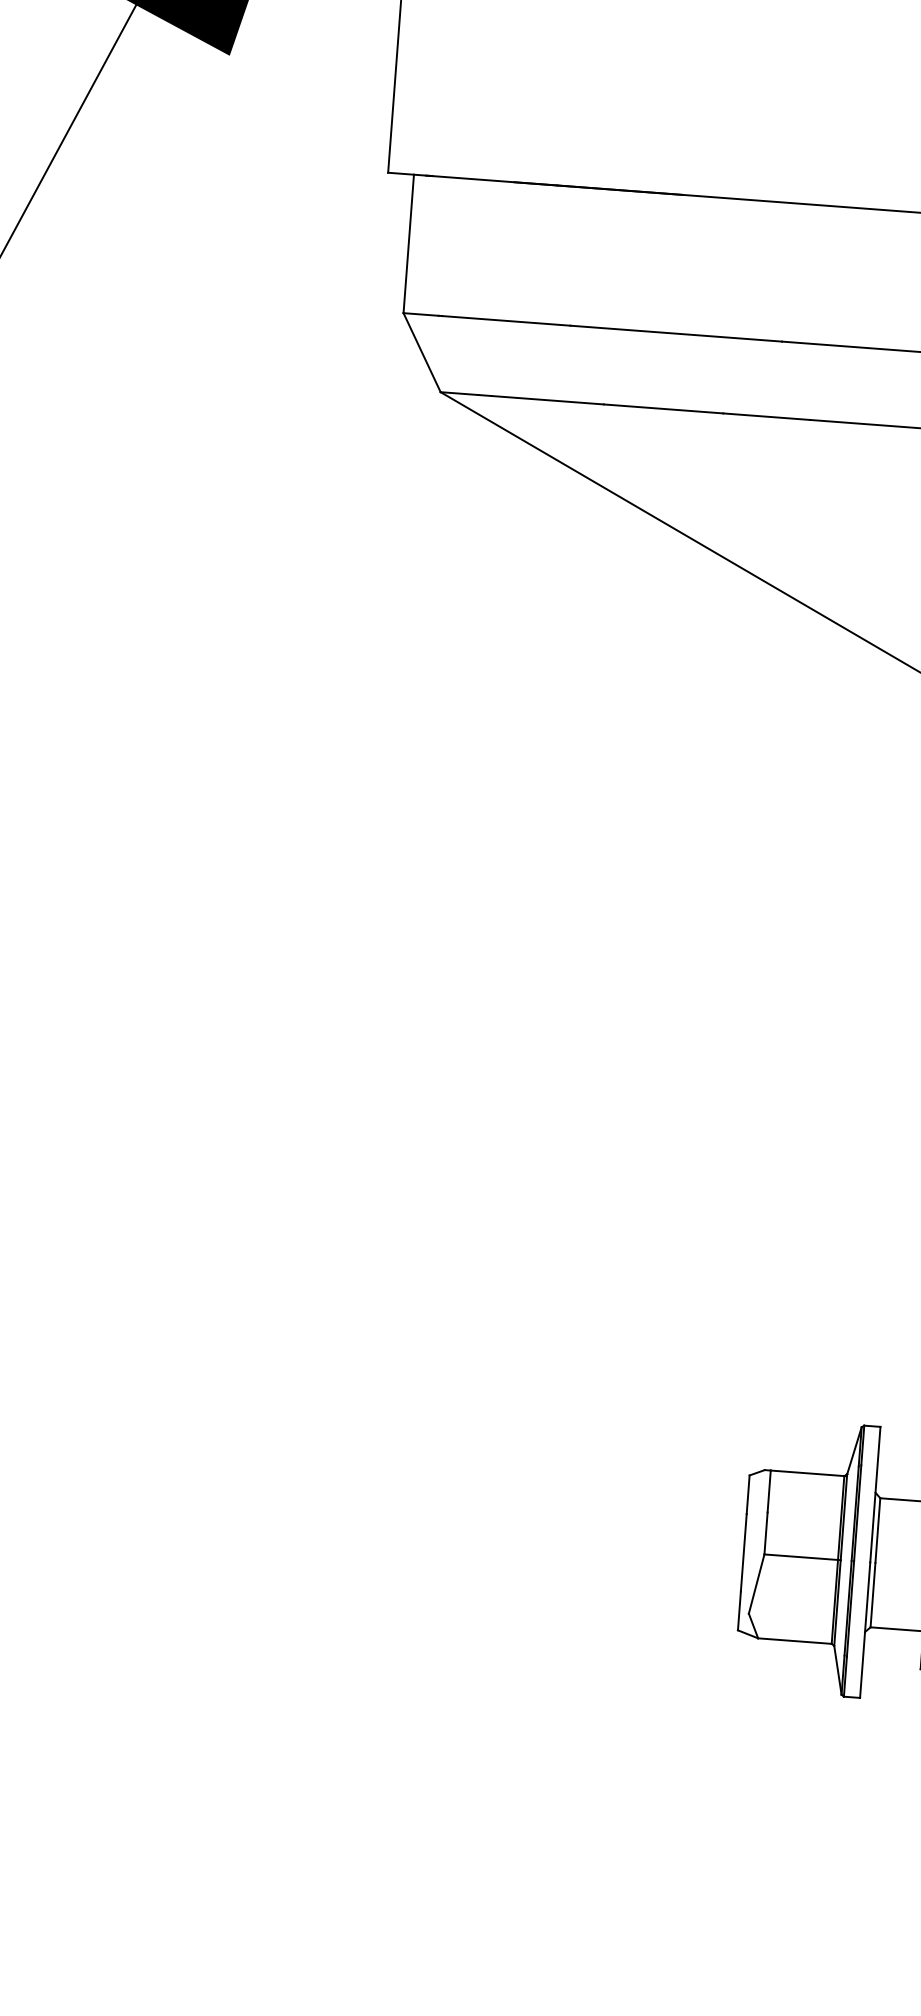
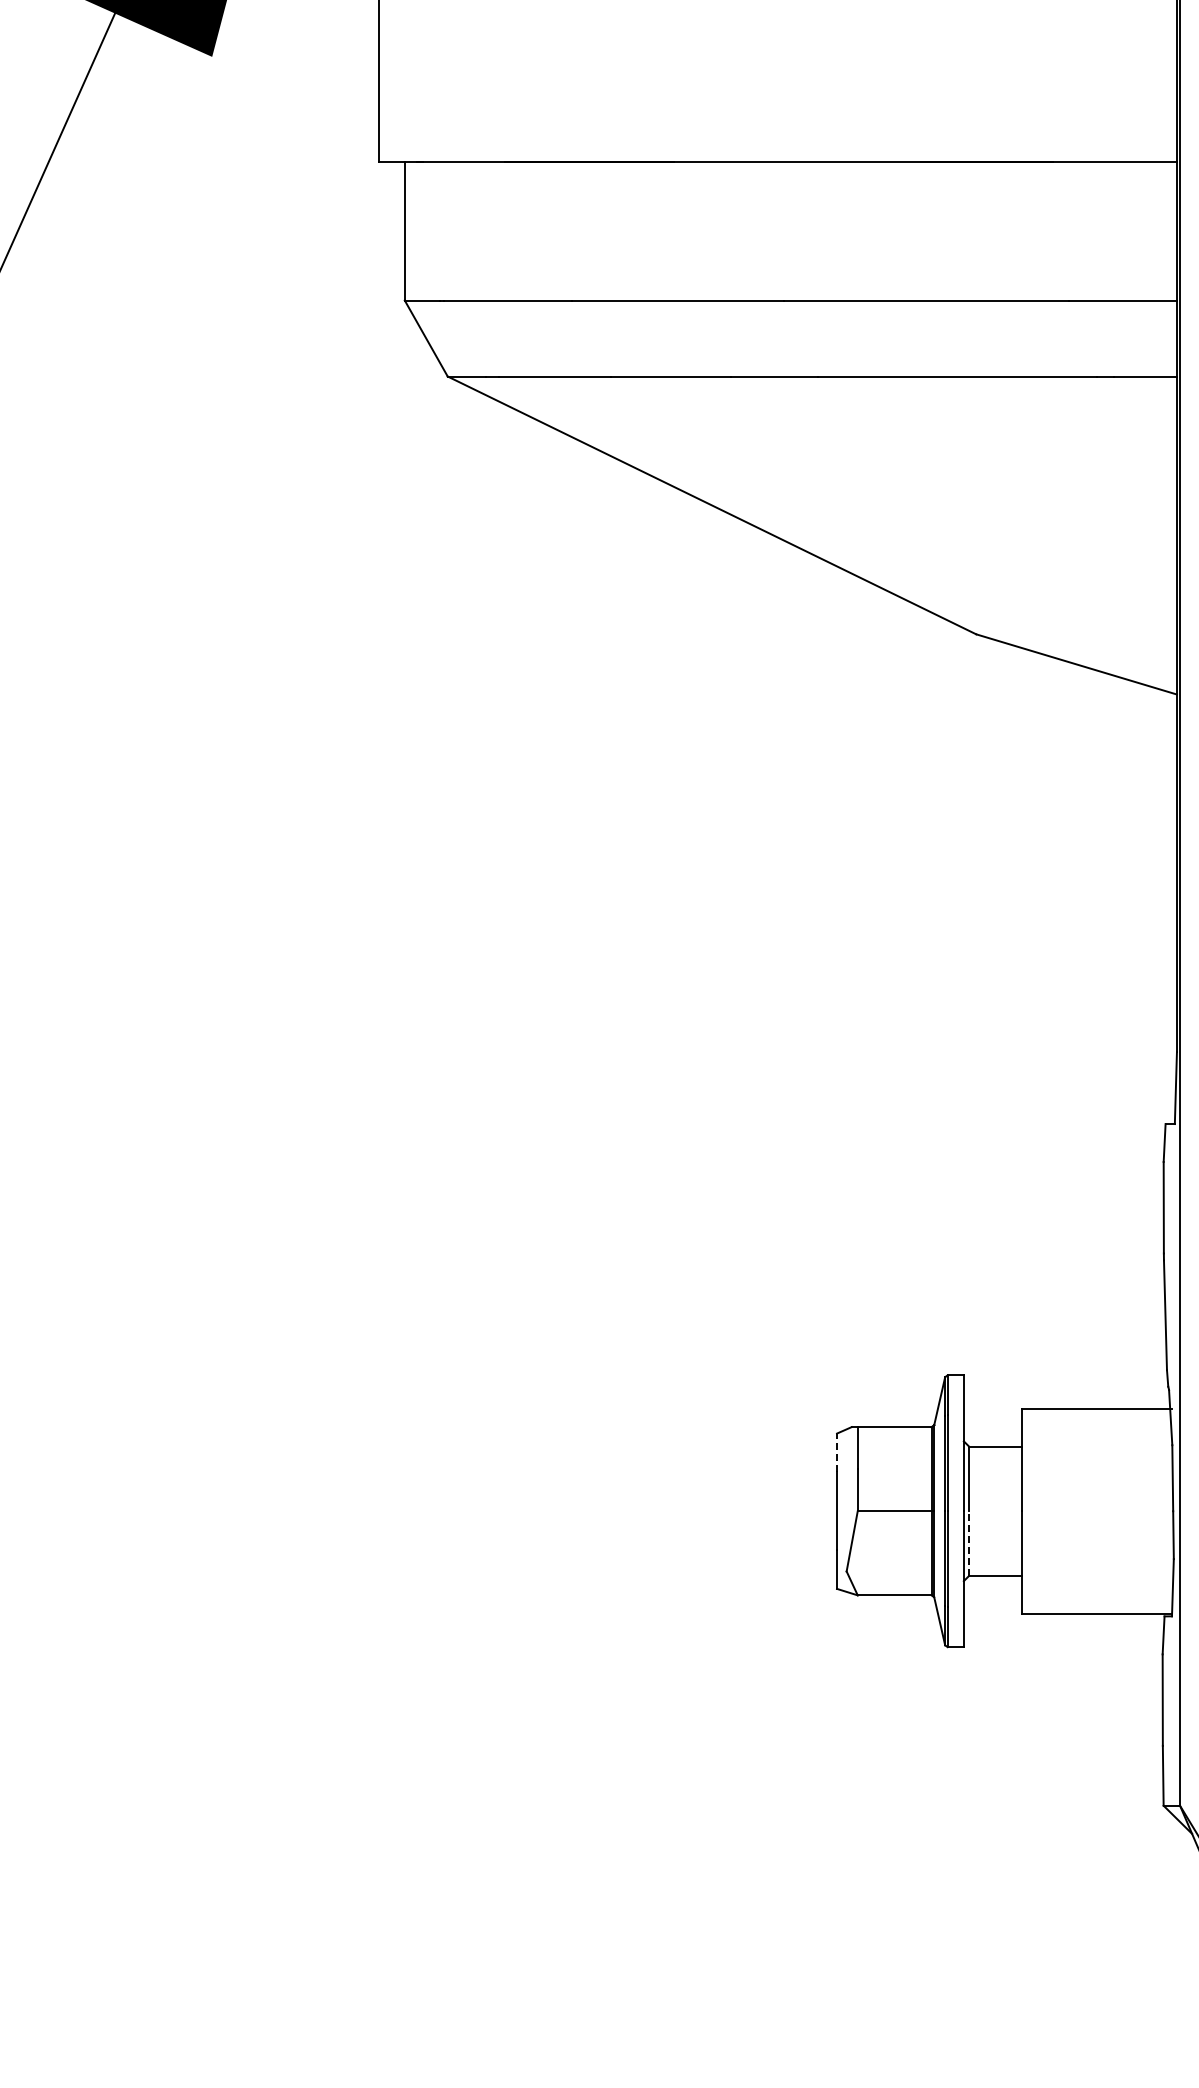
line: (748, 1494) -> (837, 1452), solid -> dashed
line: (873, 1594) -> (969, 1543), solid -> dashed

